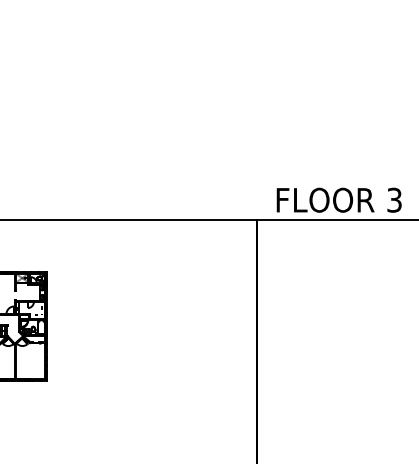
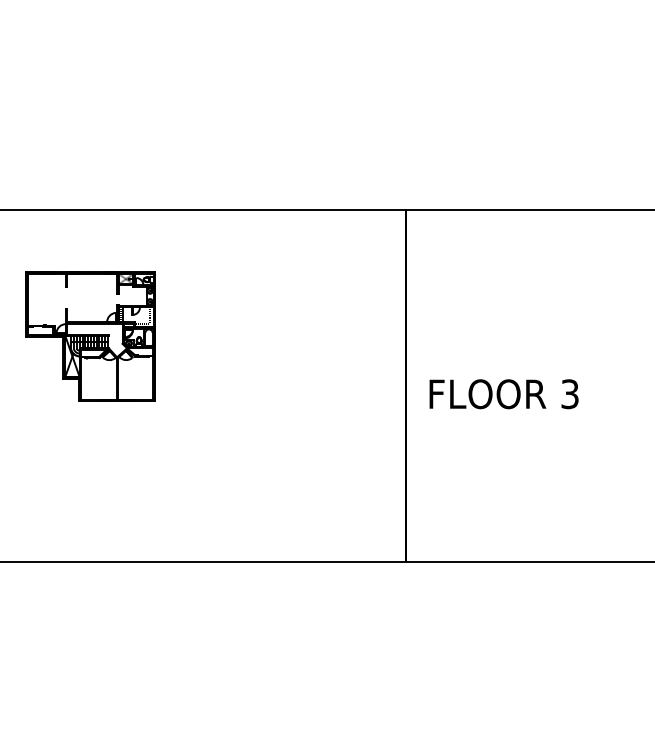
text: (338, 200) -> (503, 394), moved

